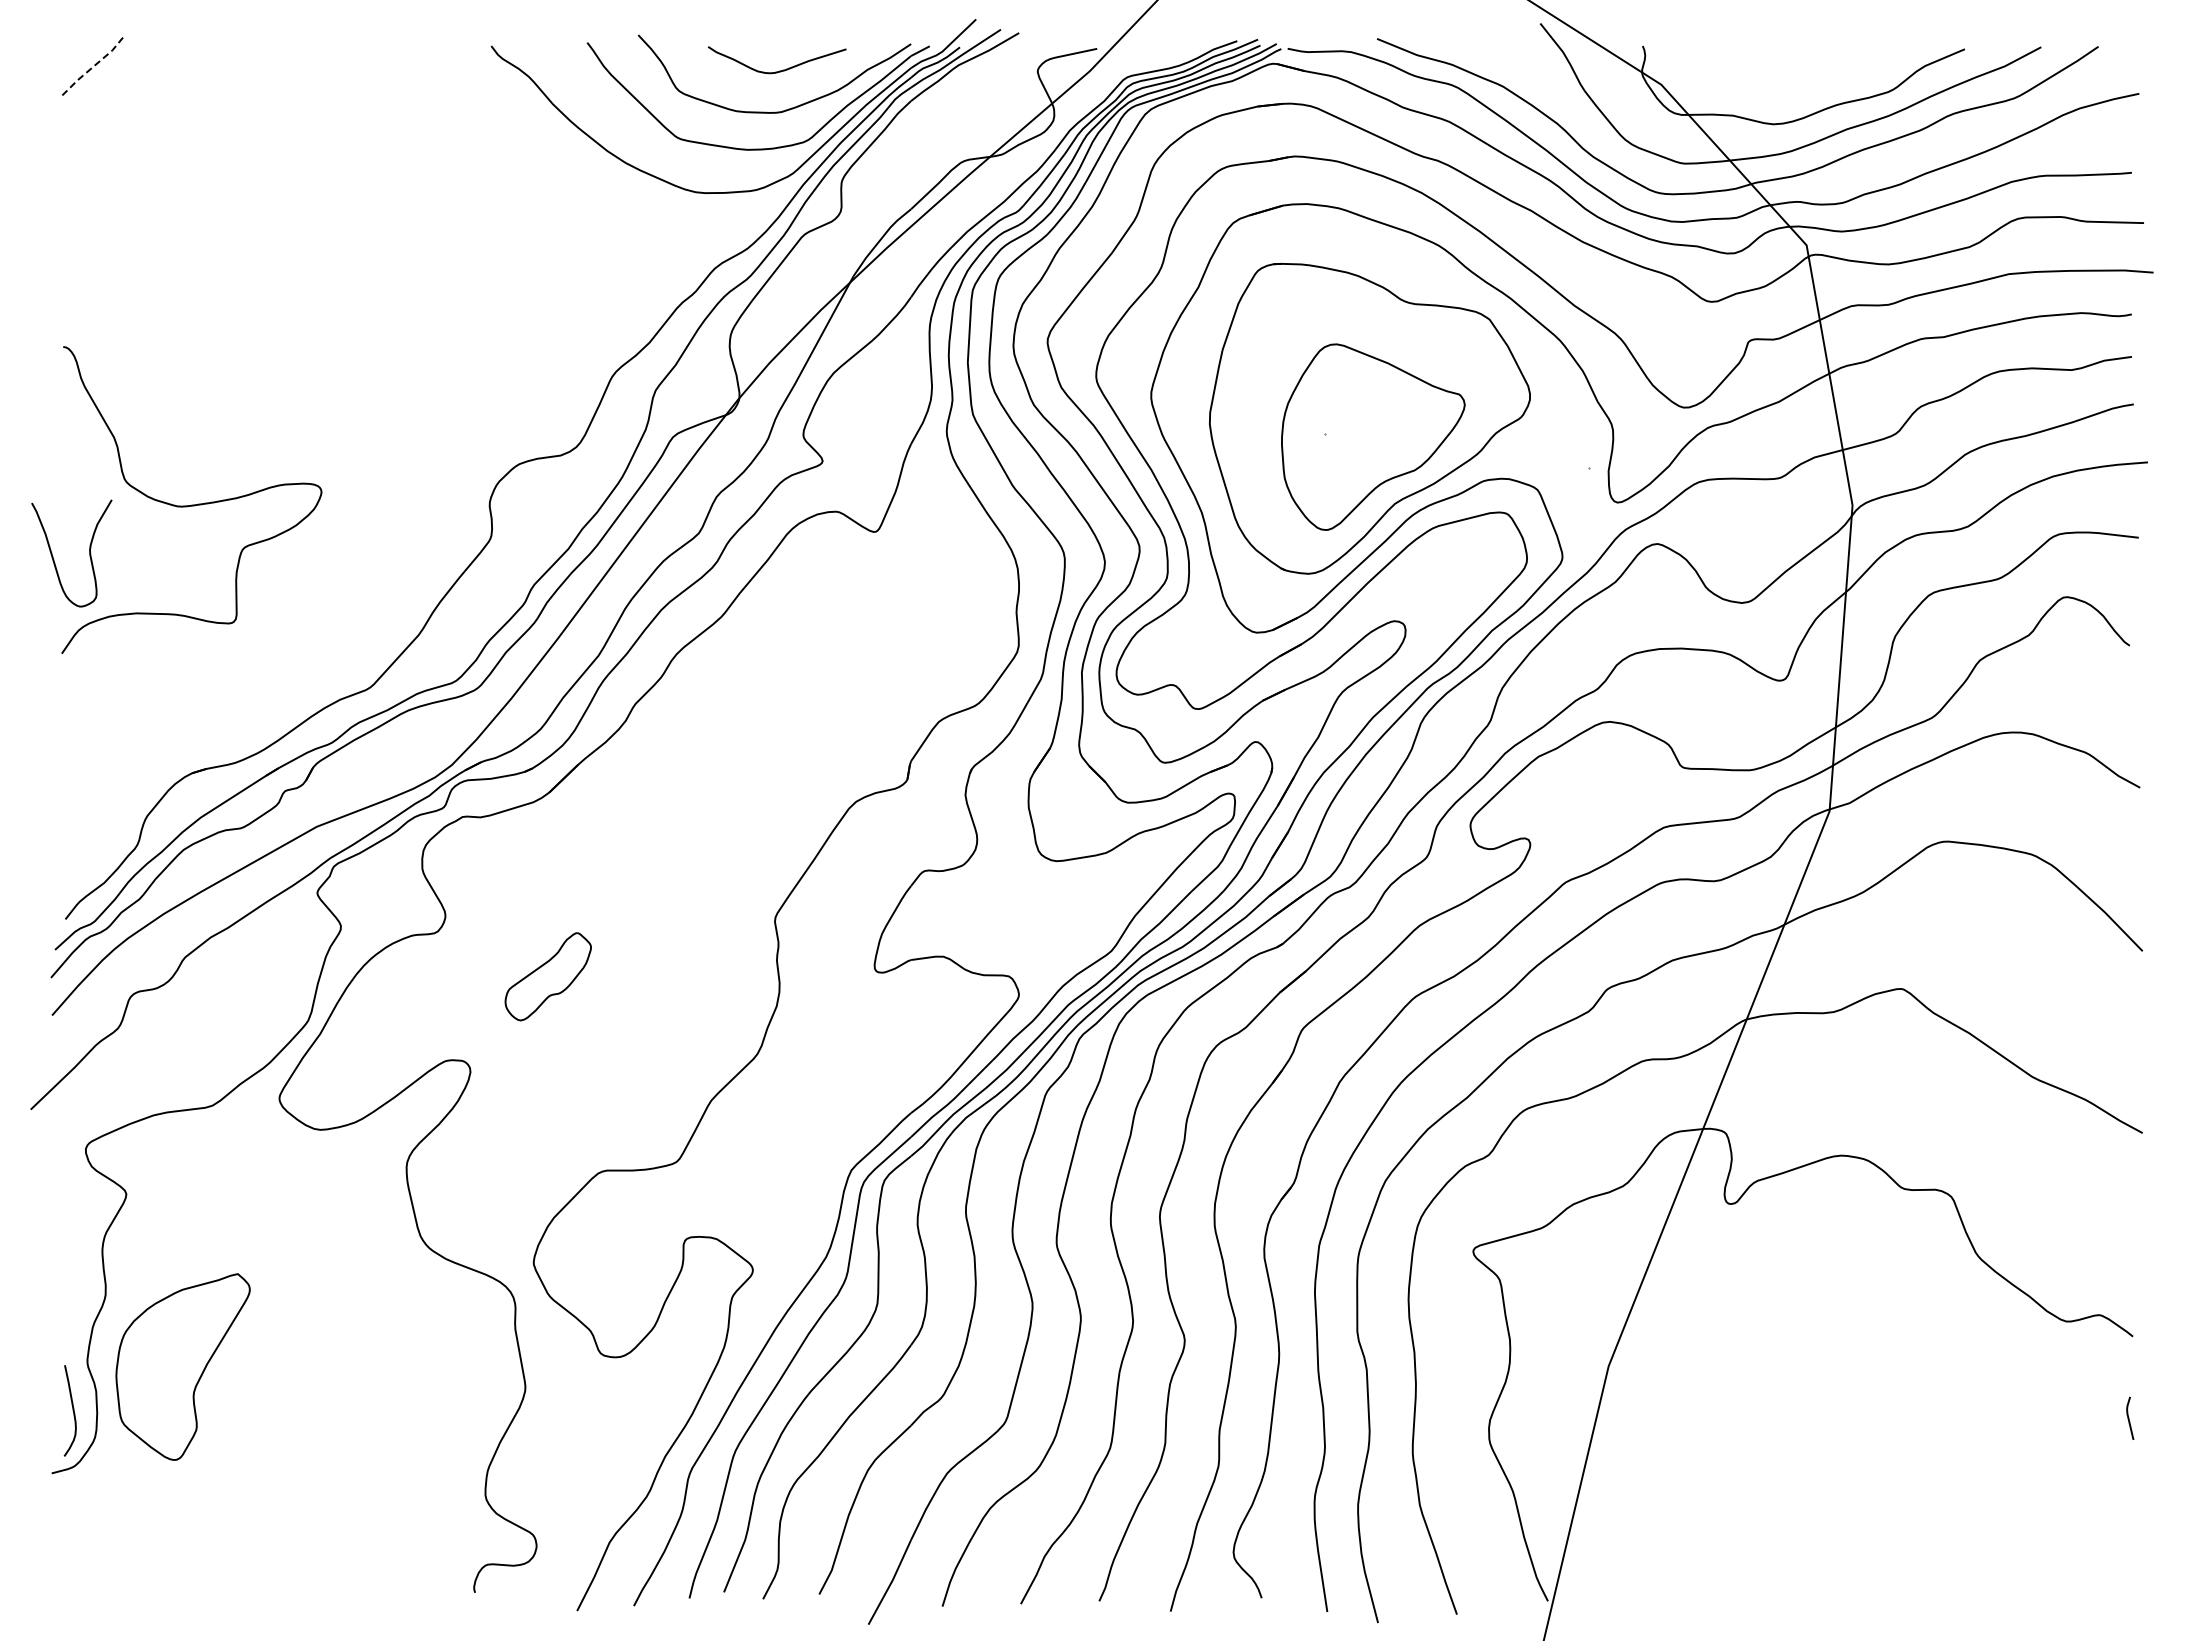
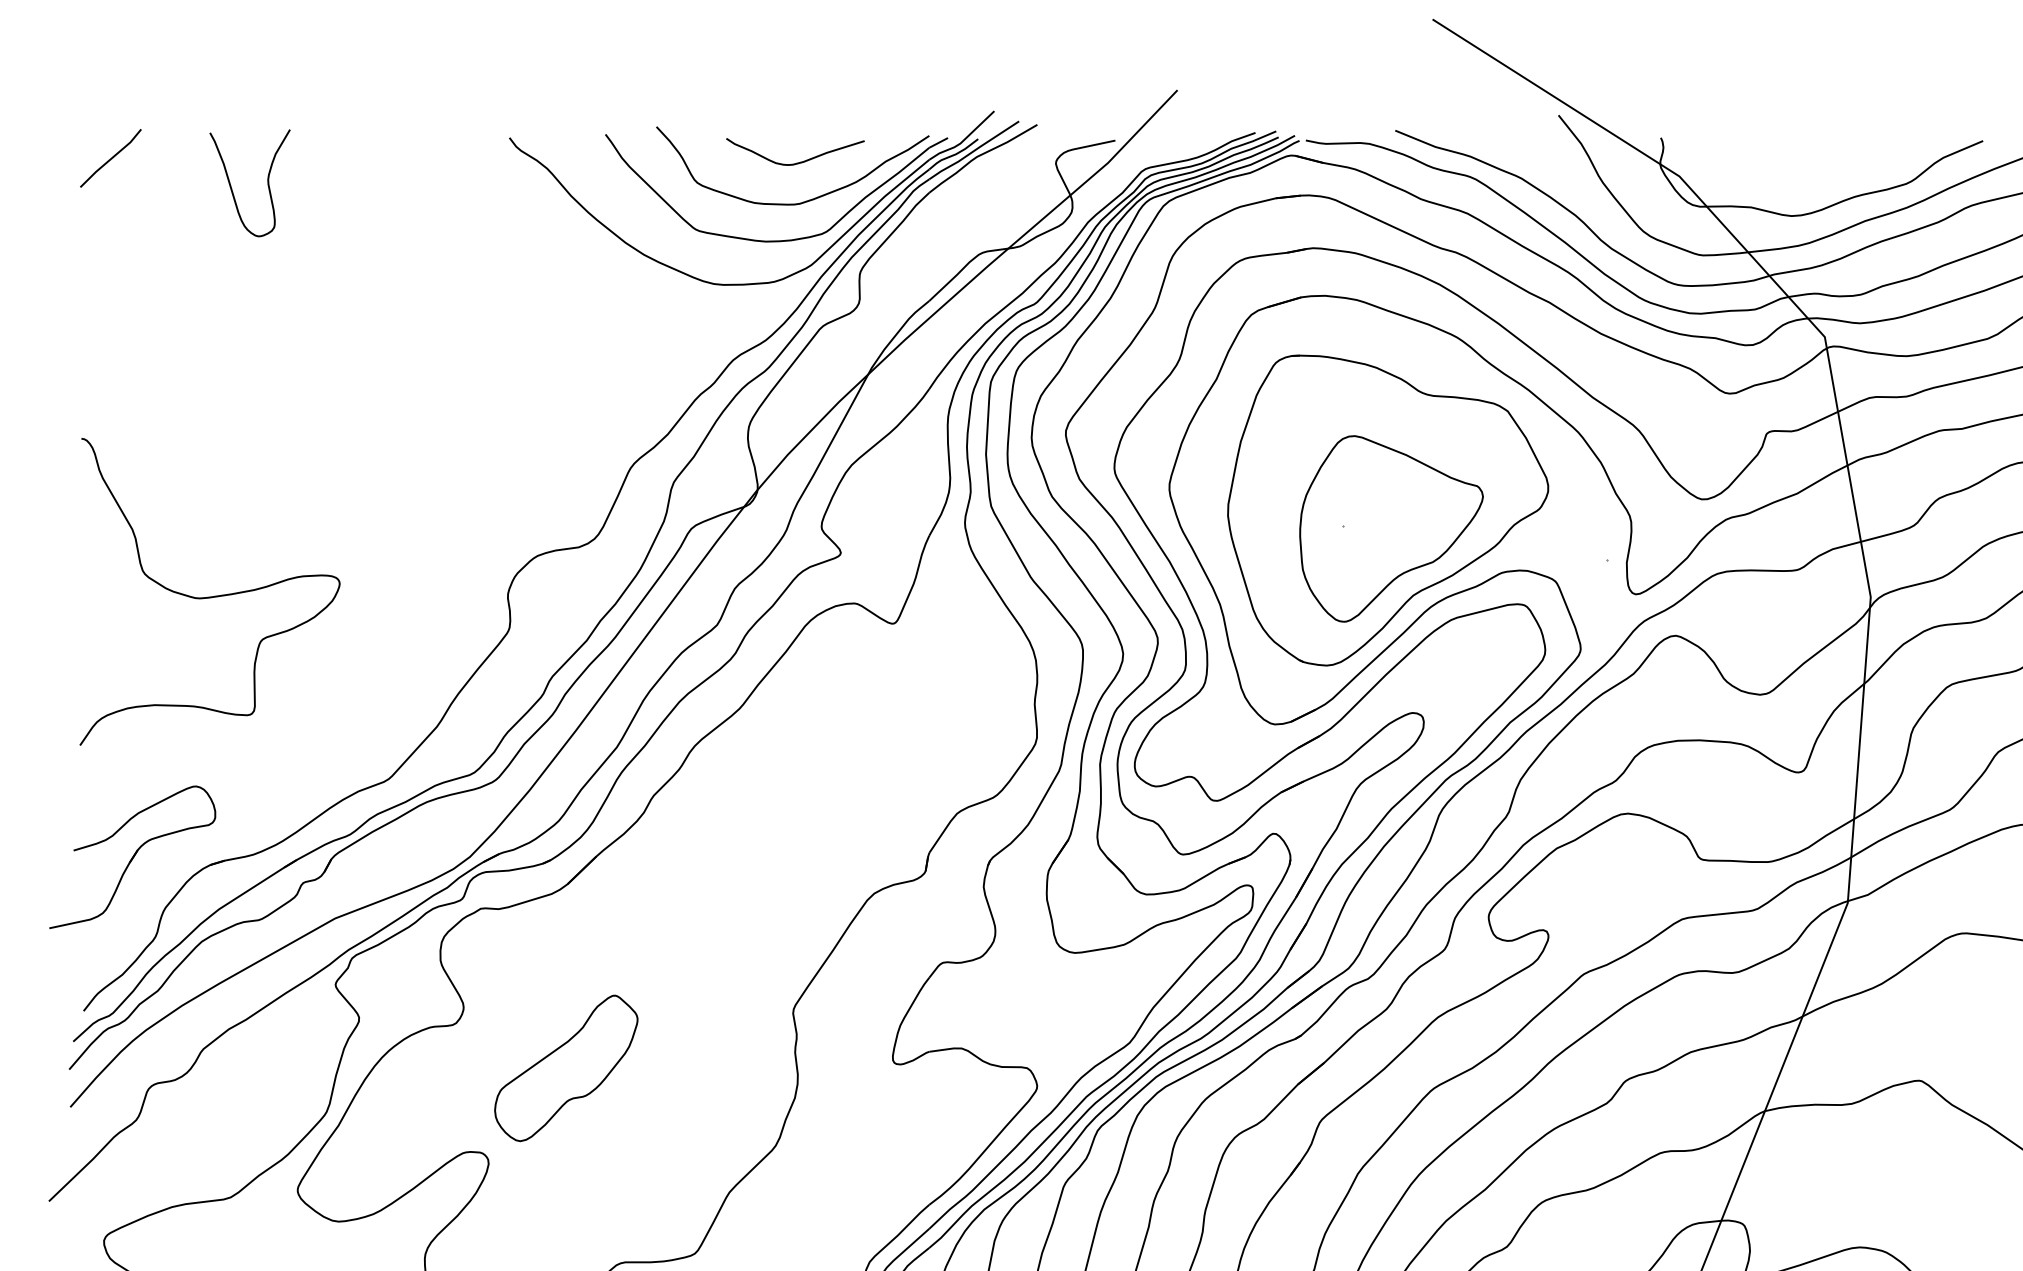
line: (92, 67) -> (110, 159), dashed -> solid
curve: (89, 553) -> (267, 183), moved
part: (114, 765) -> (132, 857), added
part: (548, 976) -> (566, 1068), size x1.67

